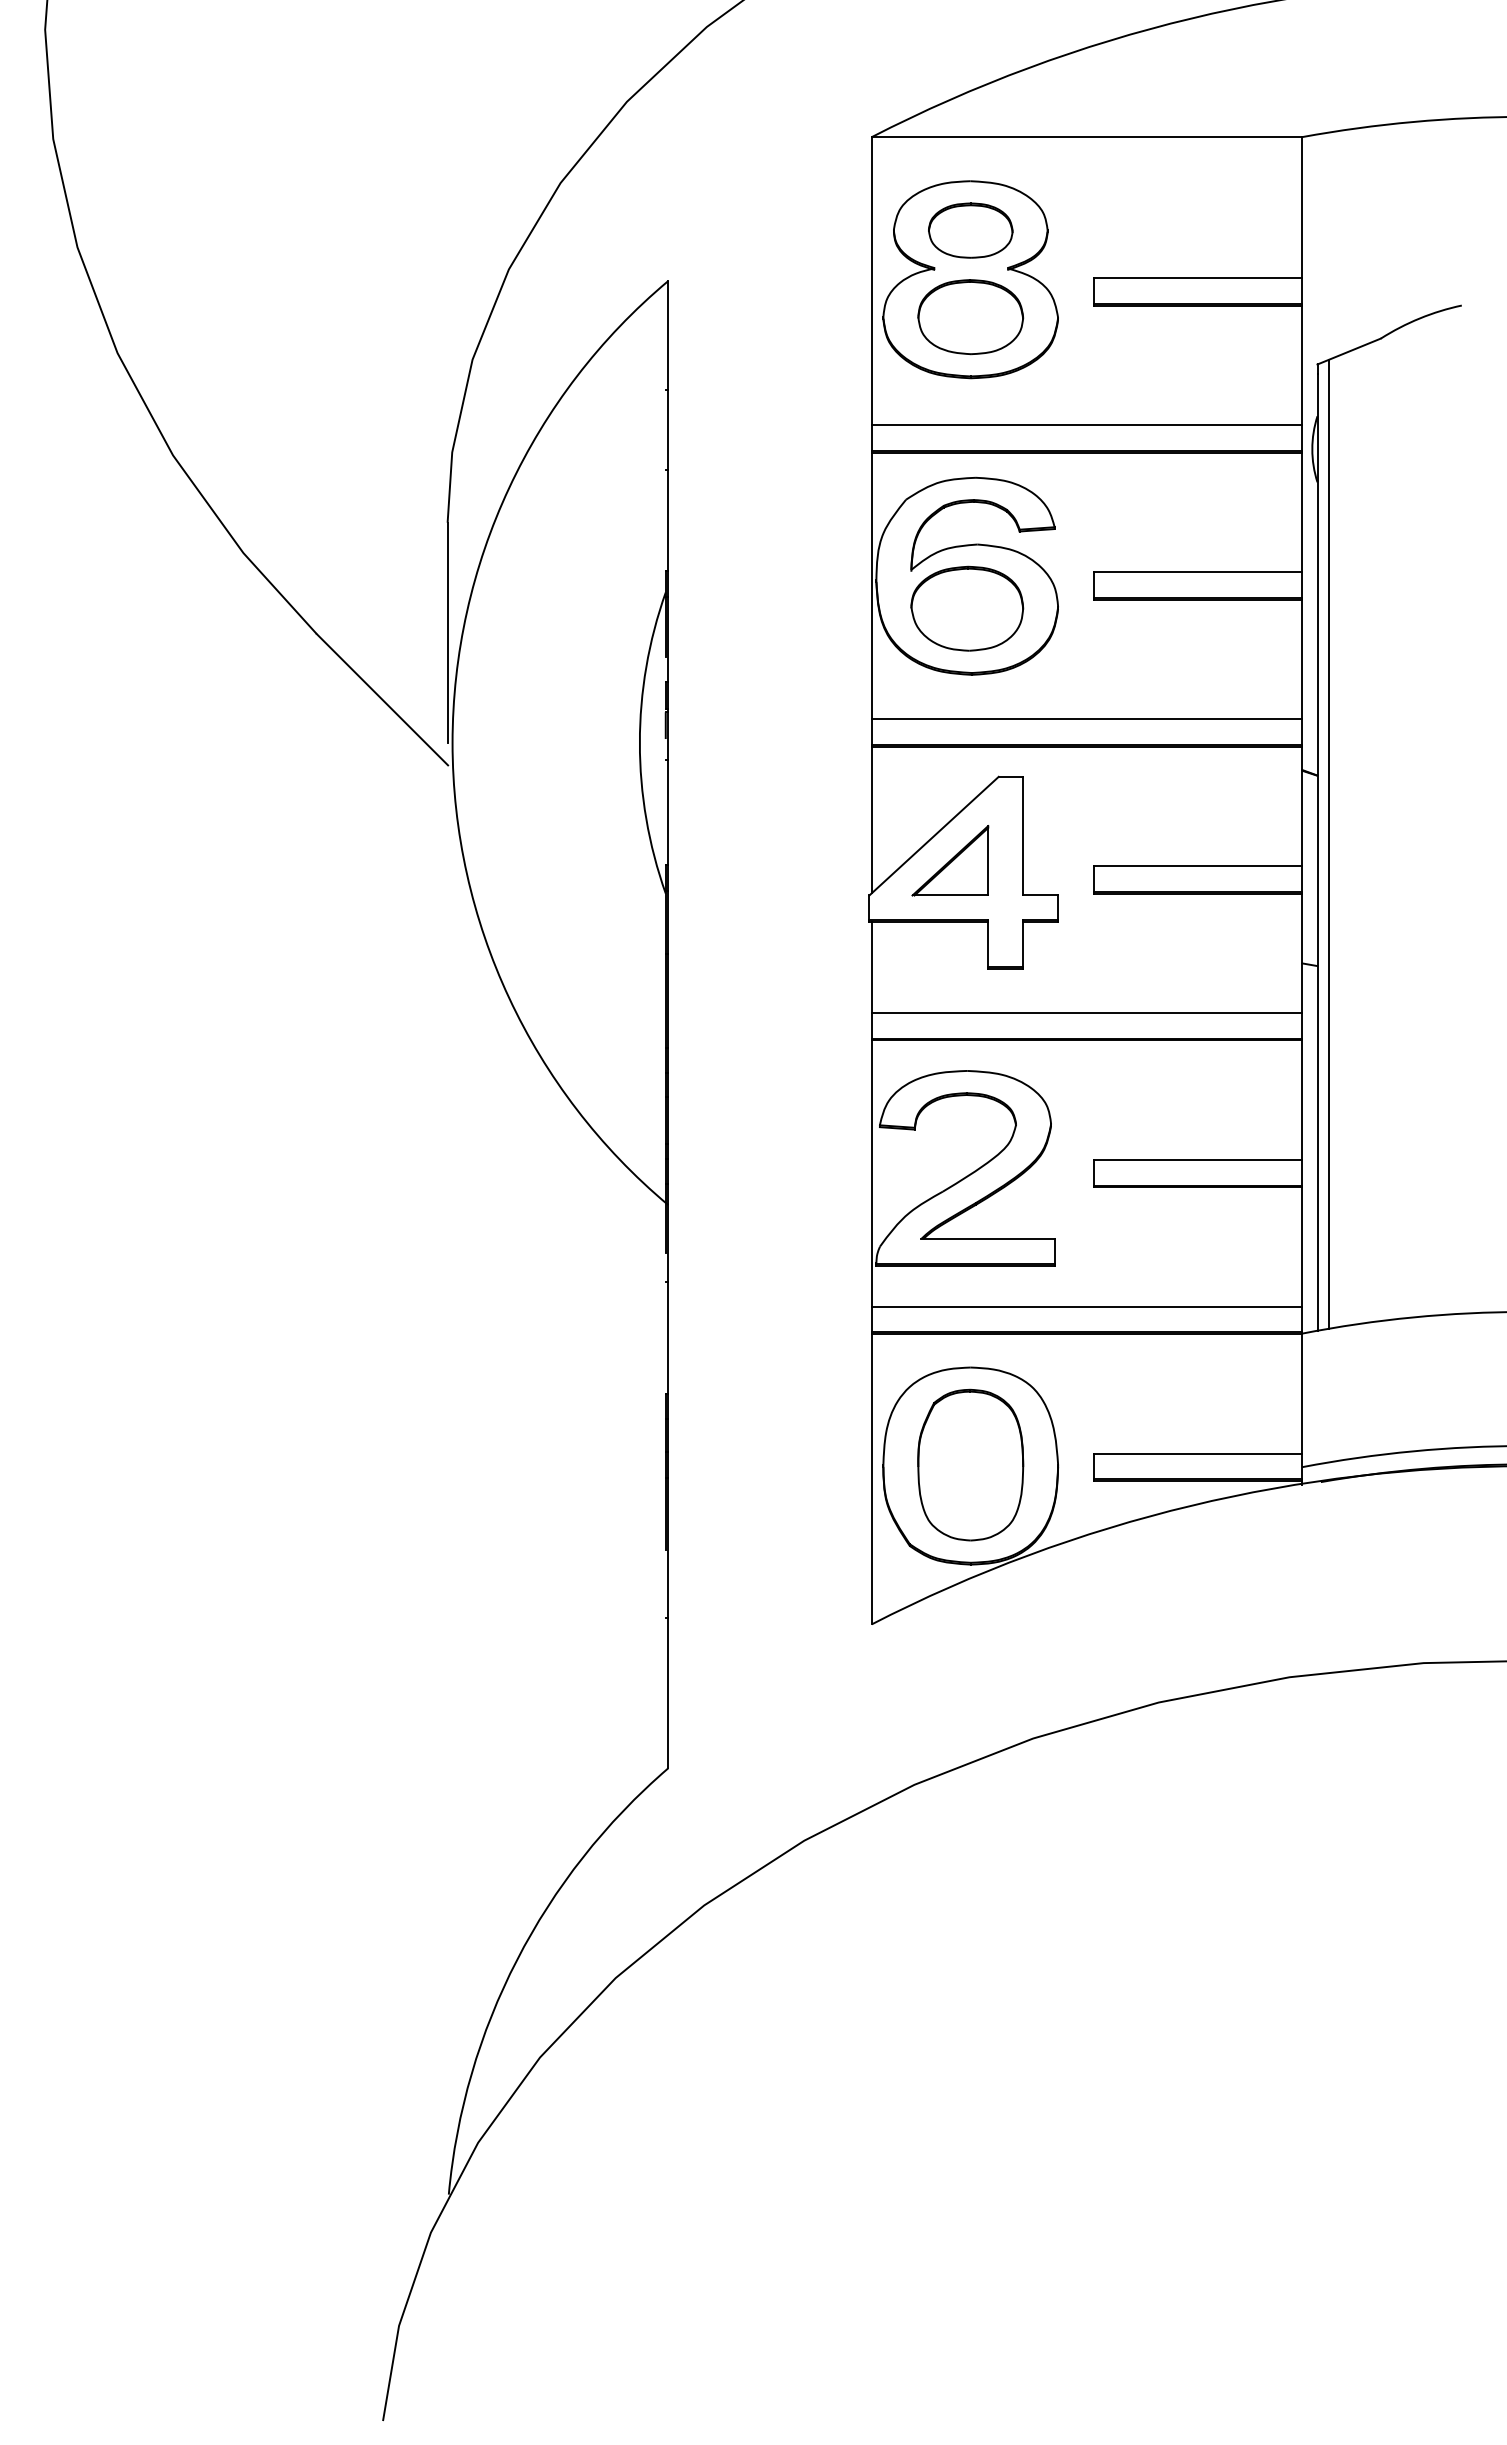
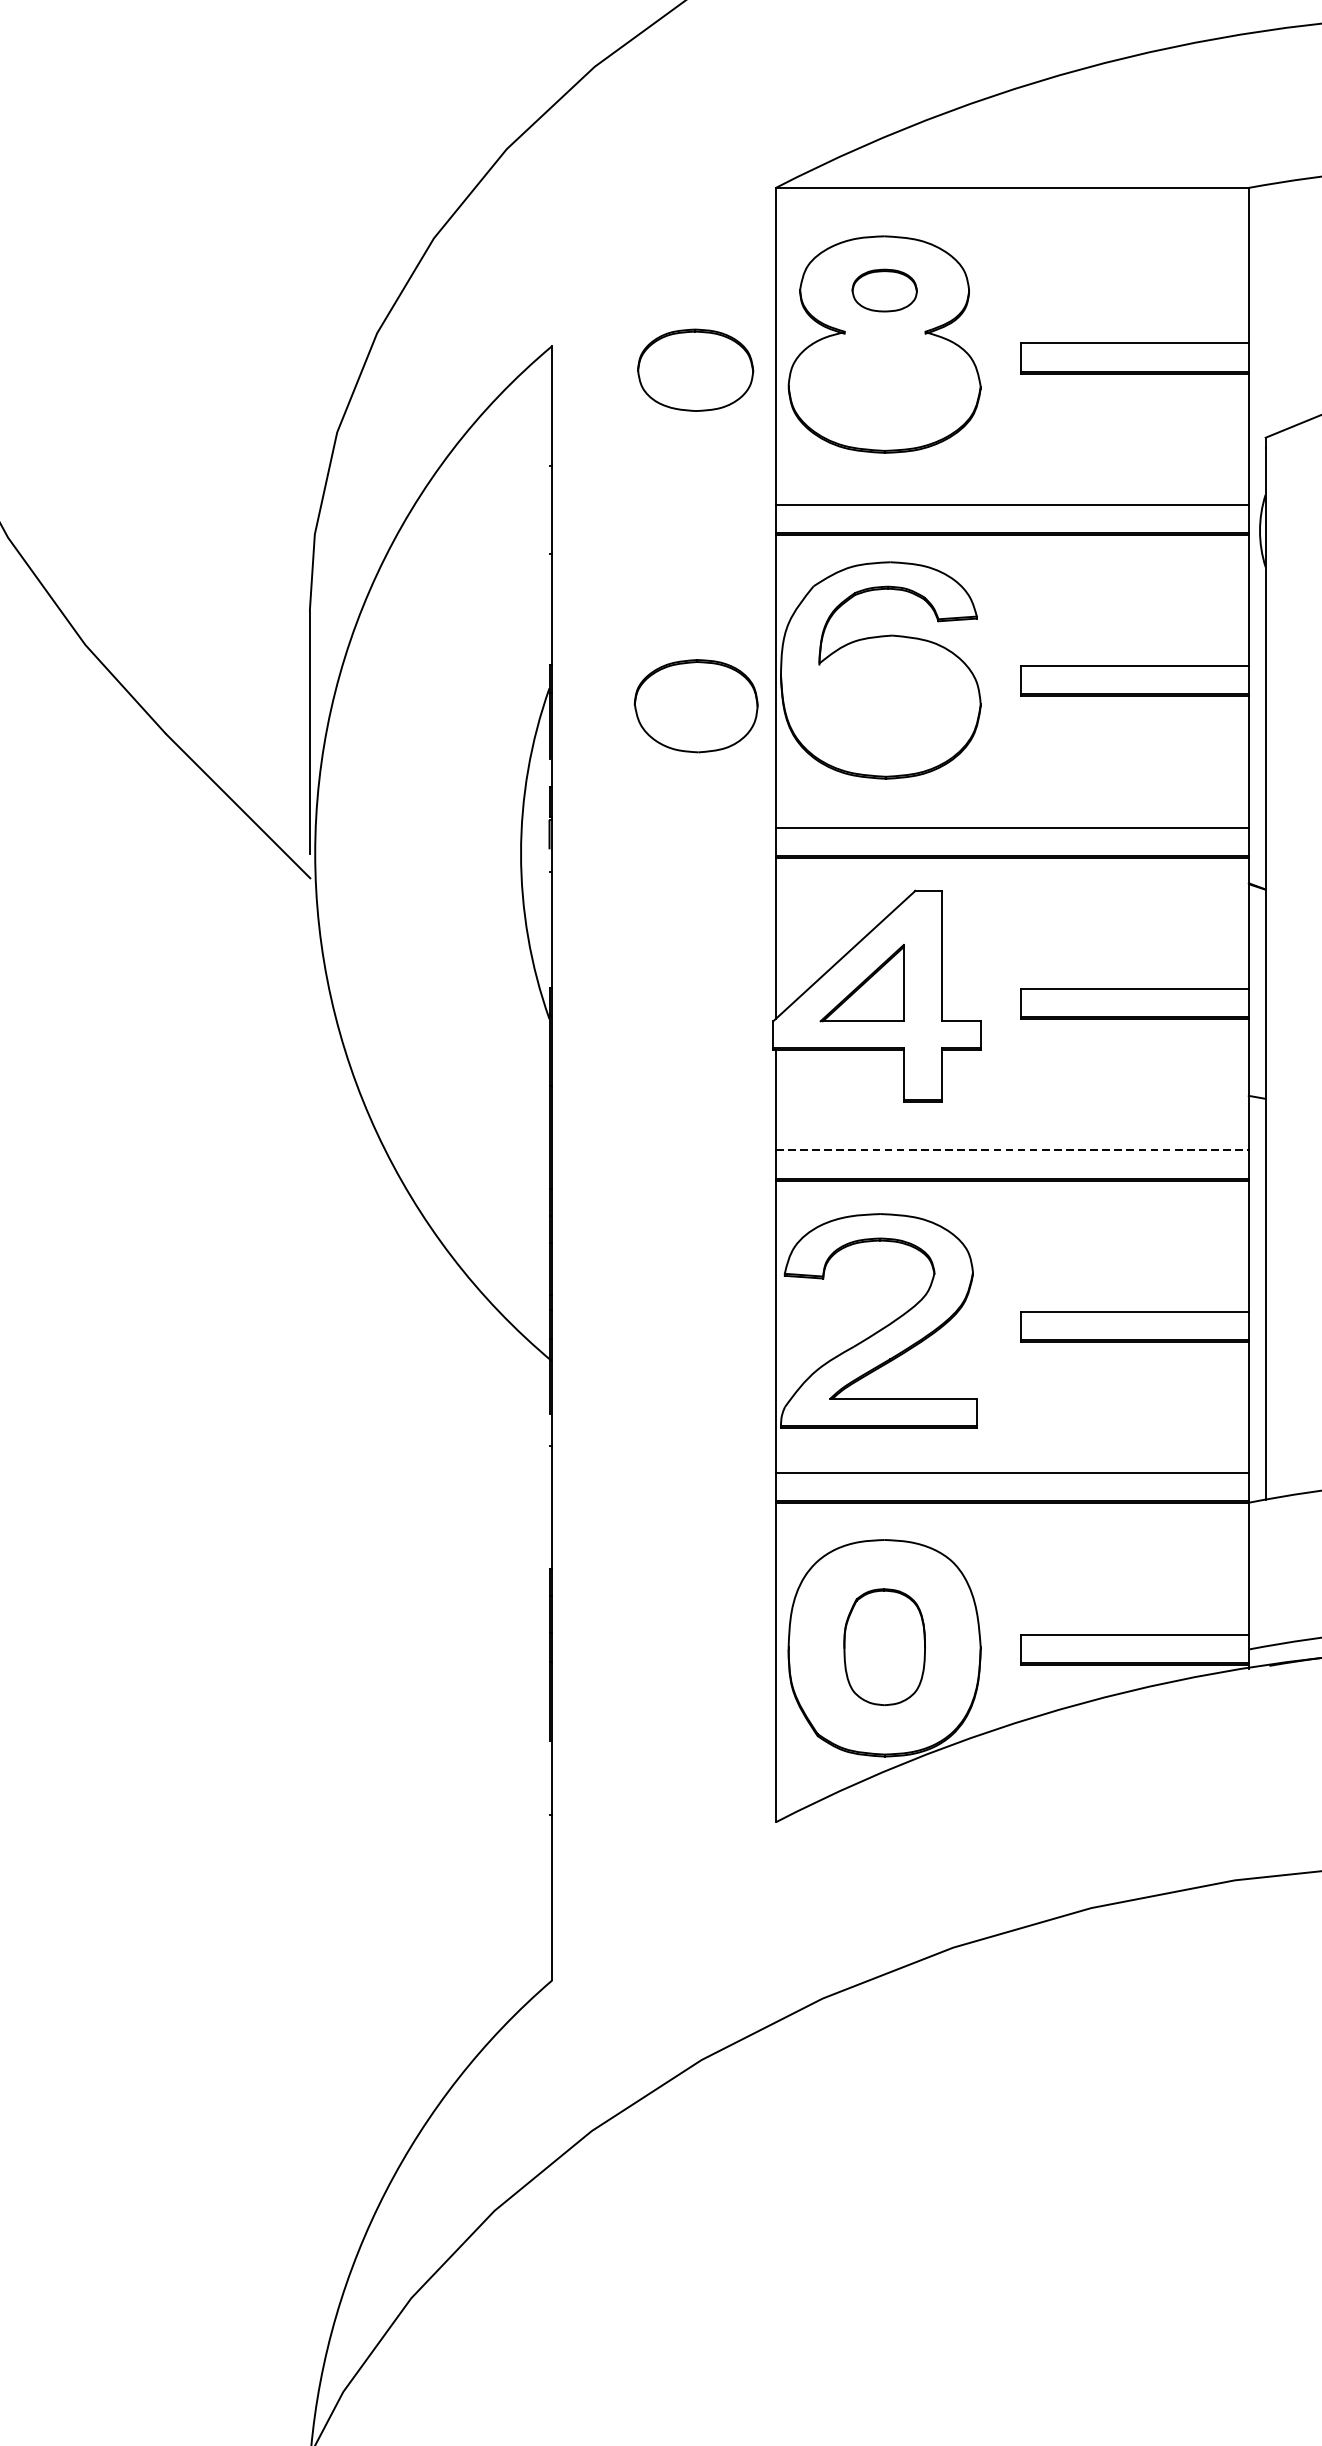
part: (970, 230) -> (884, 290), size x0.7
part: (970, 317) -> (695, 370), moved
part: (967, 608) -> (696, 705), moved
line: (1328, 843) -> (1277, 964), removed
line: (1087, 1012) -> (1012, 1149), solid -> dashed
part: (970, 1464) -> (884, 1646), size x0.7

